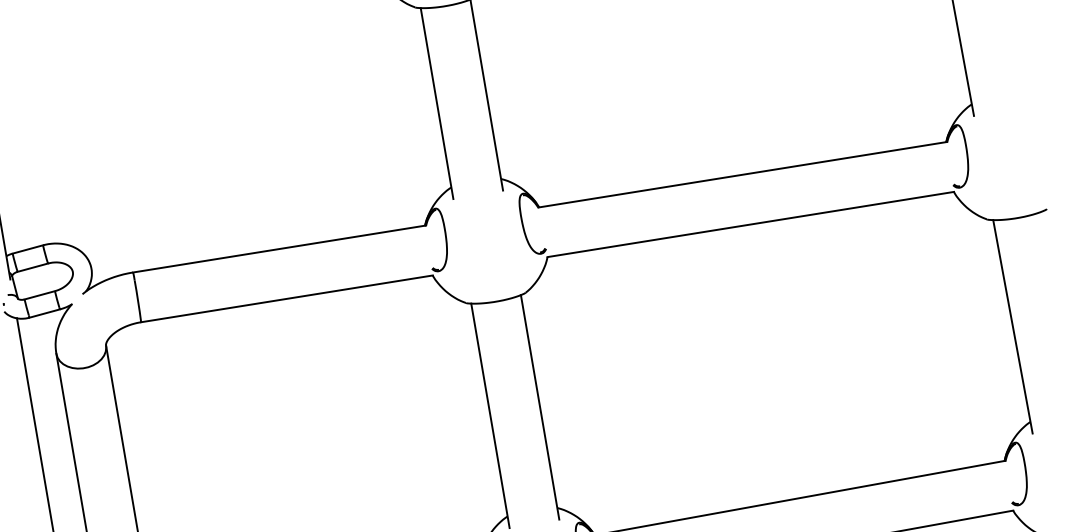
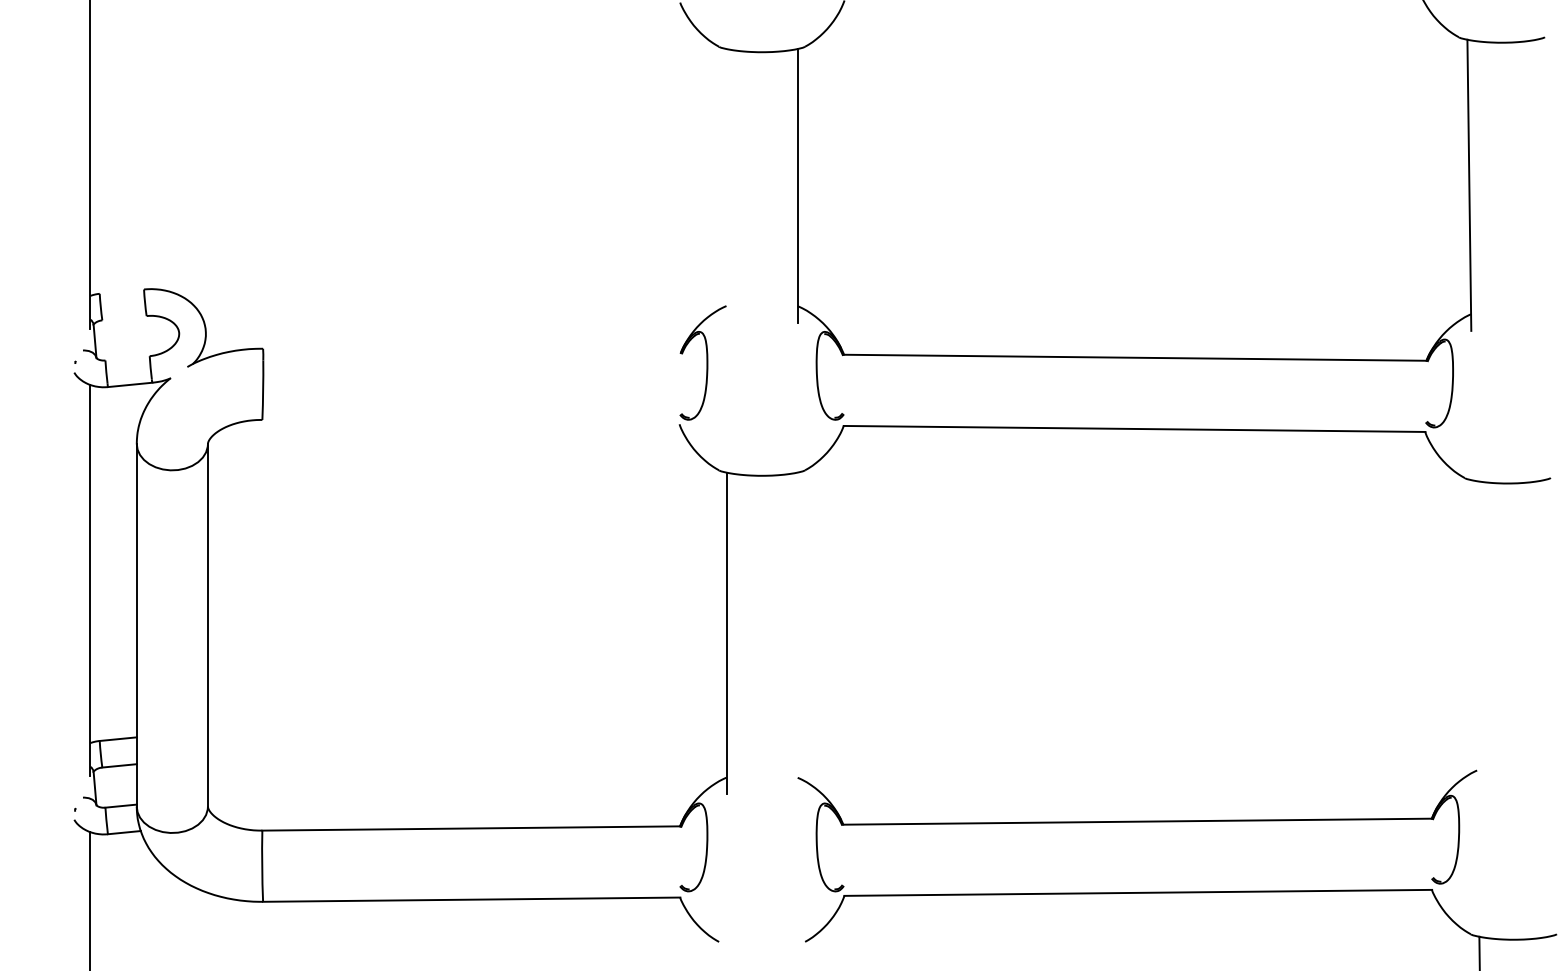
line: (437, 103) -> (726, 185), removed
line: (278, 248) -> (471, 350), removed
line: (27, 249) -> (121, 291), removed
line: (32, 267) -> (124, 318), removed
line: (39, 295) -> (127, 358), removed
line: (286, 298) -> (470, 421), removed
line: (1013, 326) -> (1475, 633), removed
line: (539, 407) -> (797, 633), removed

